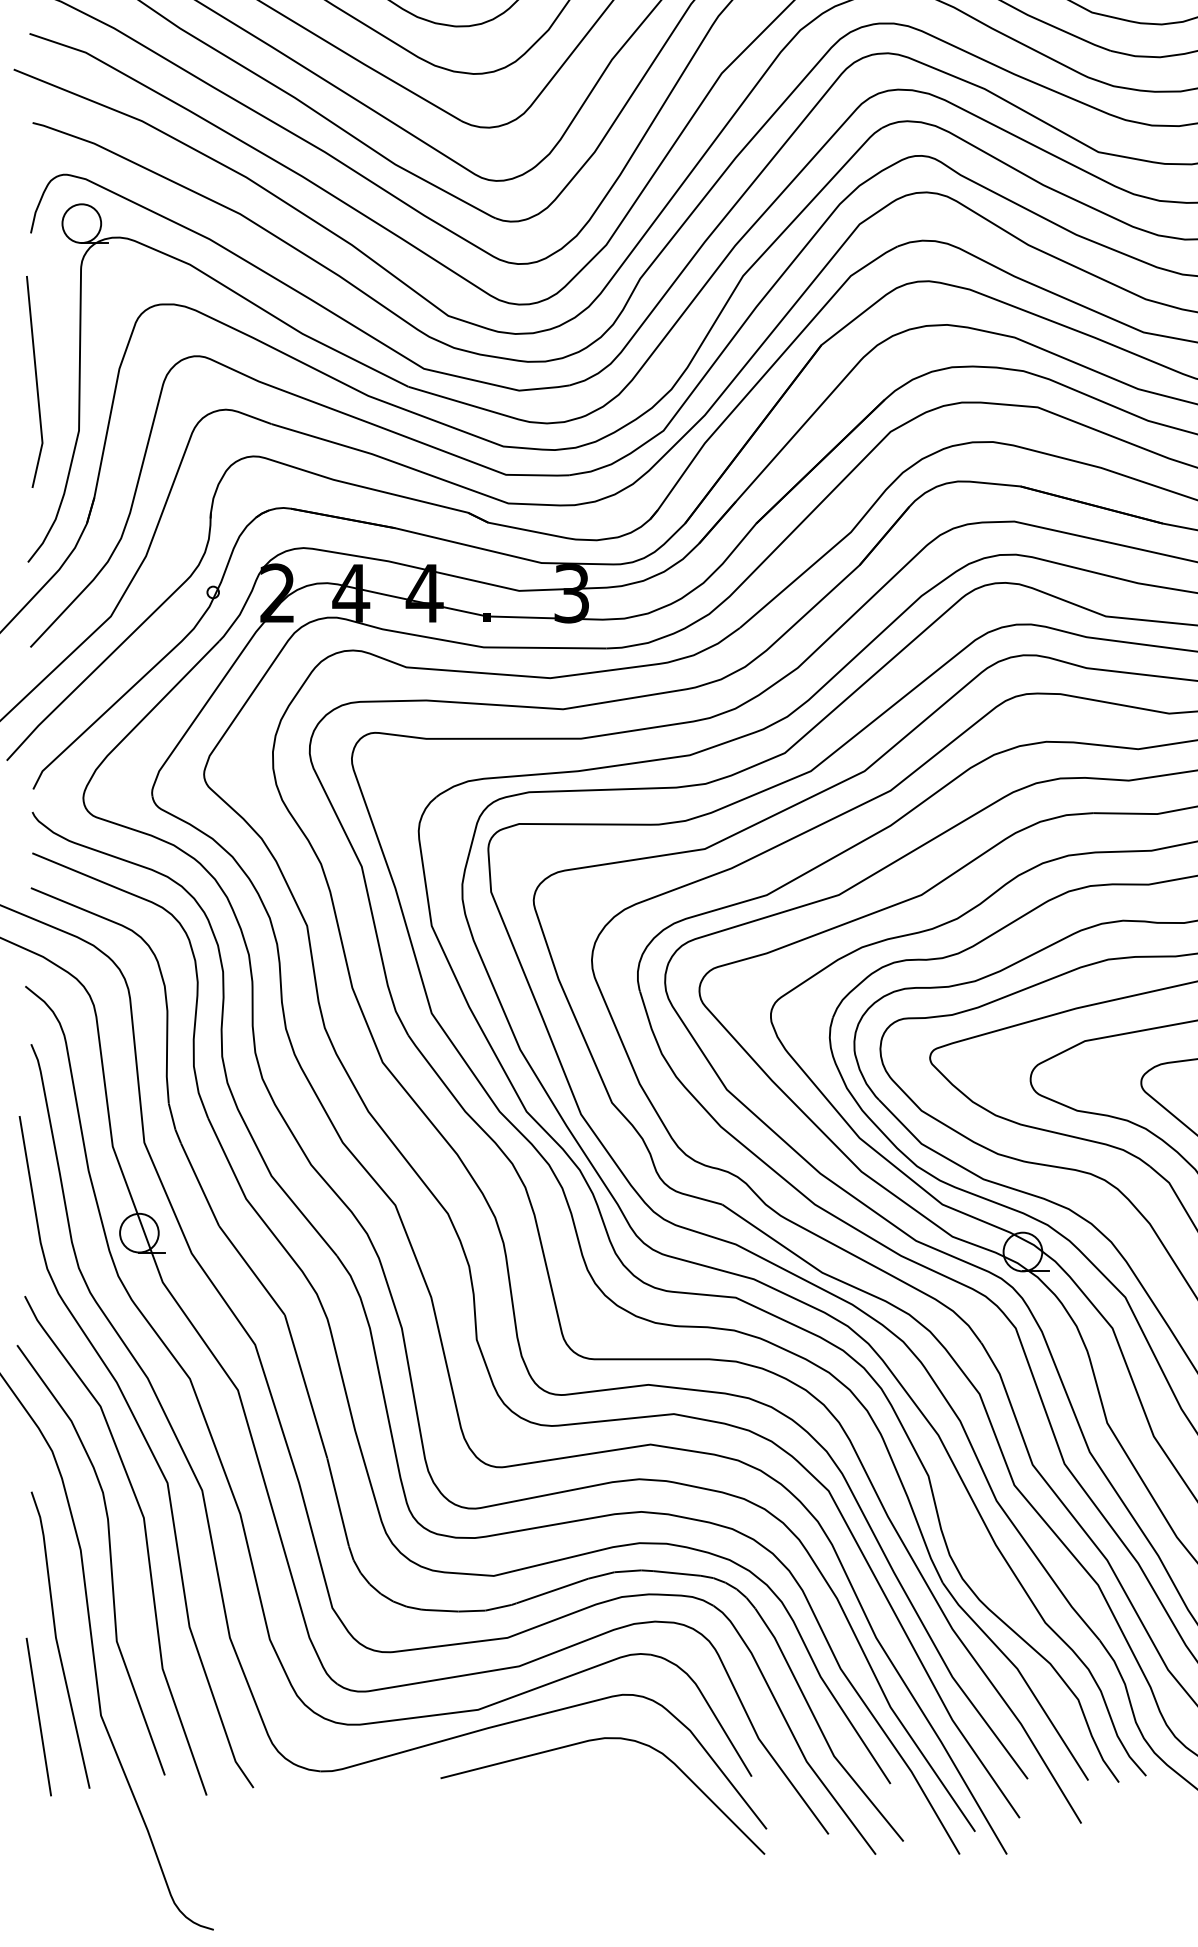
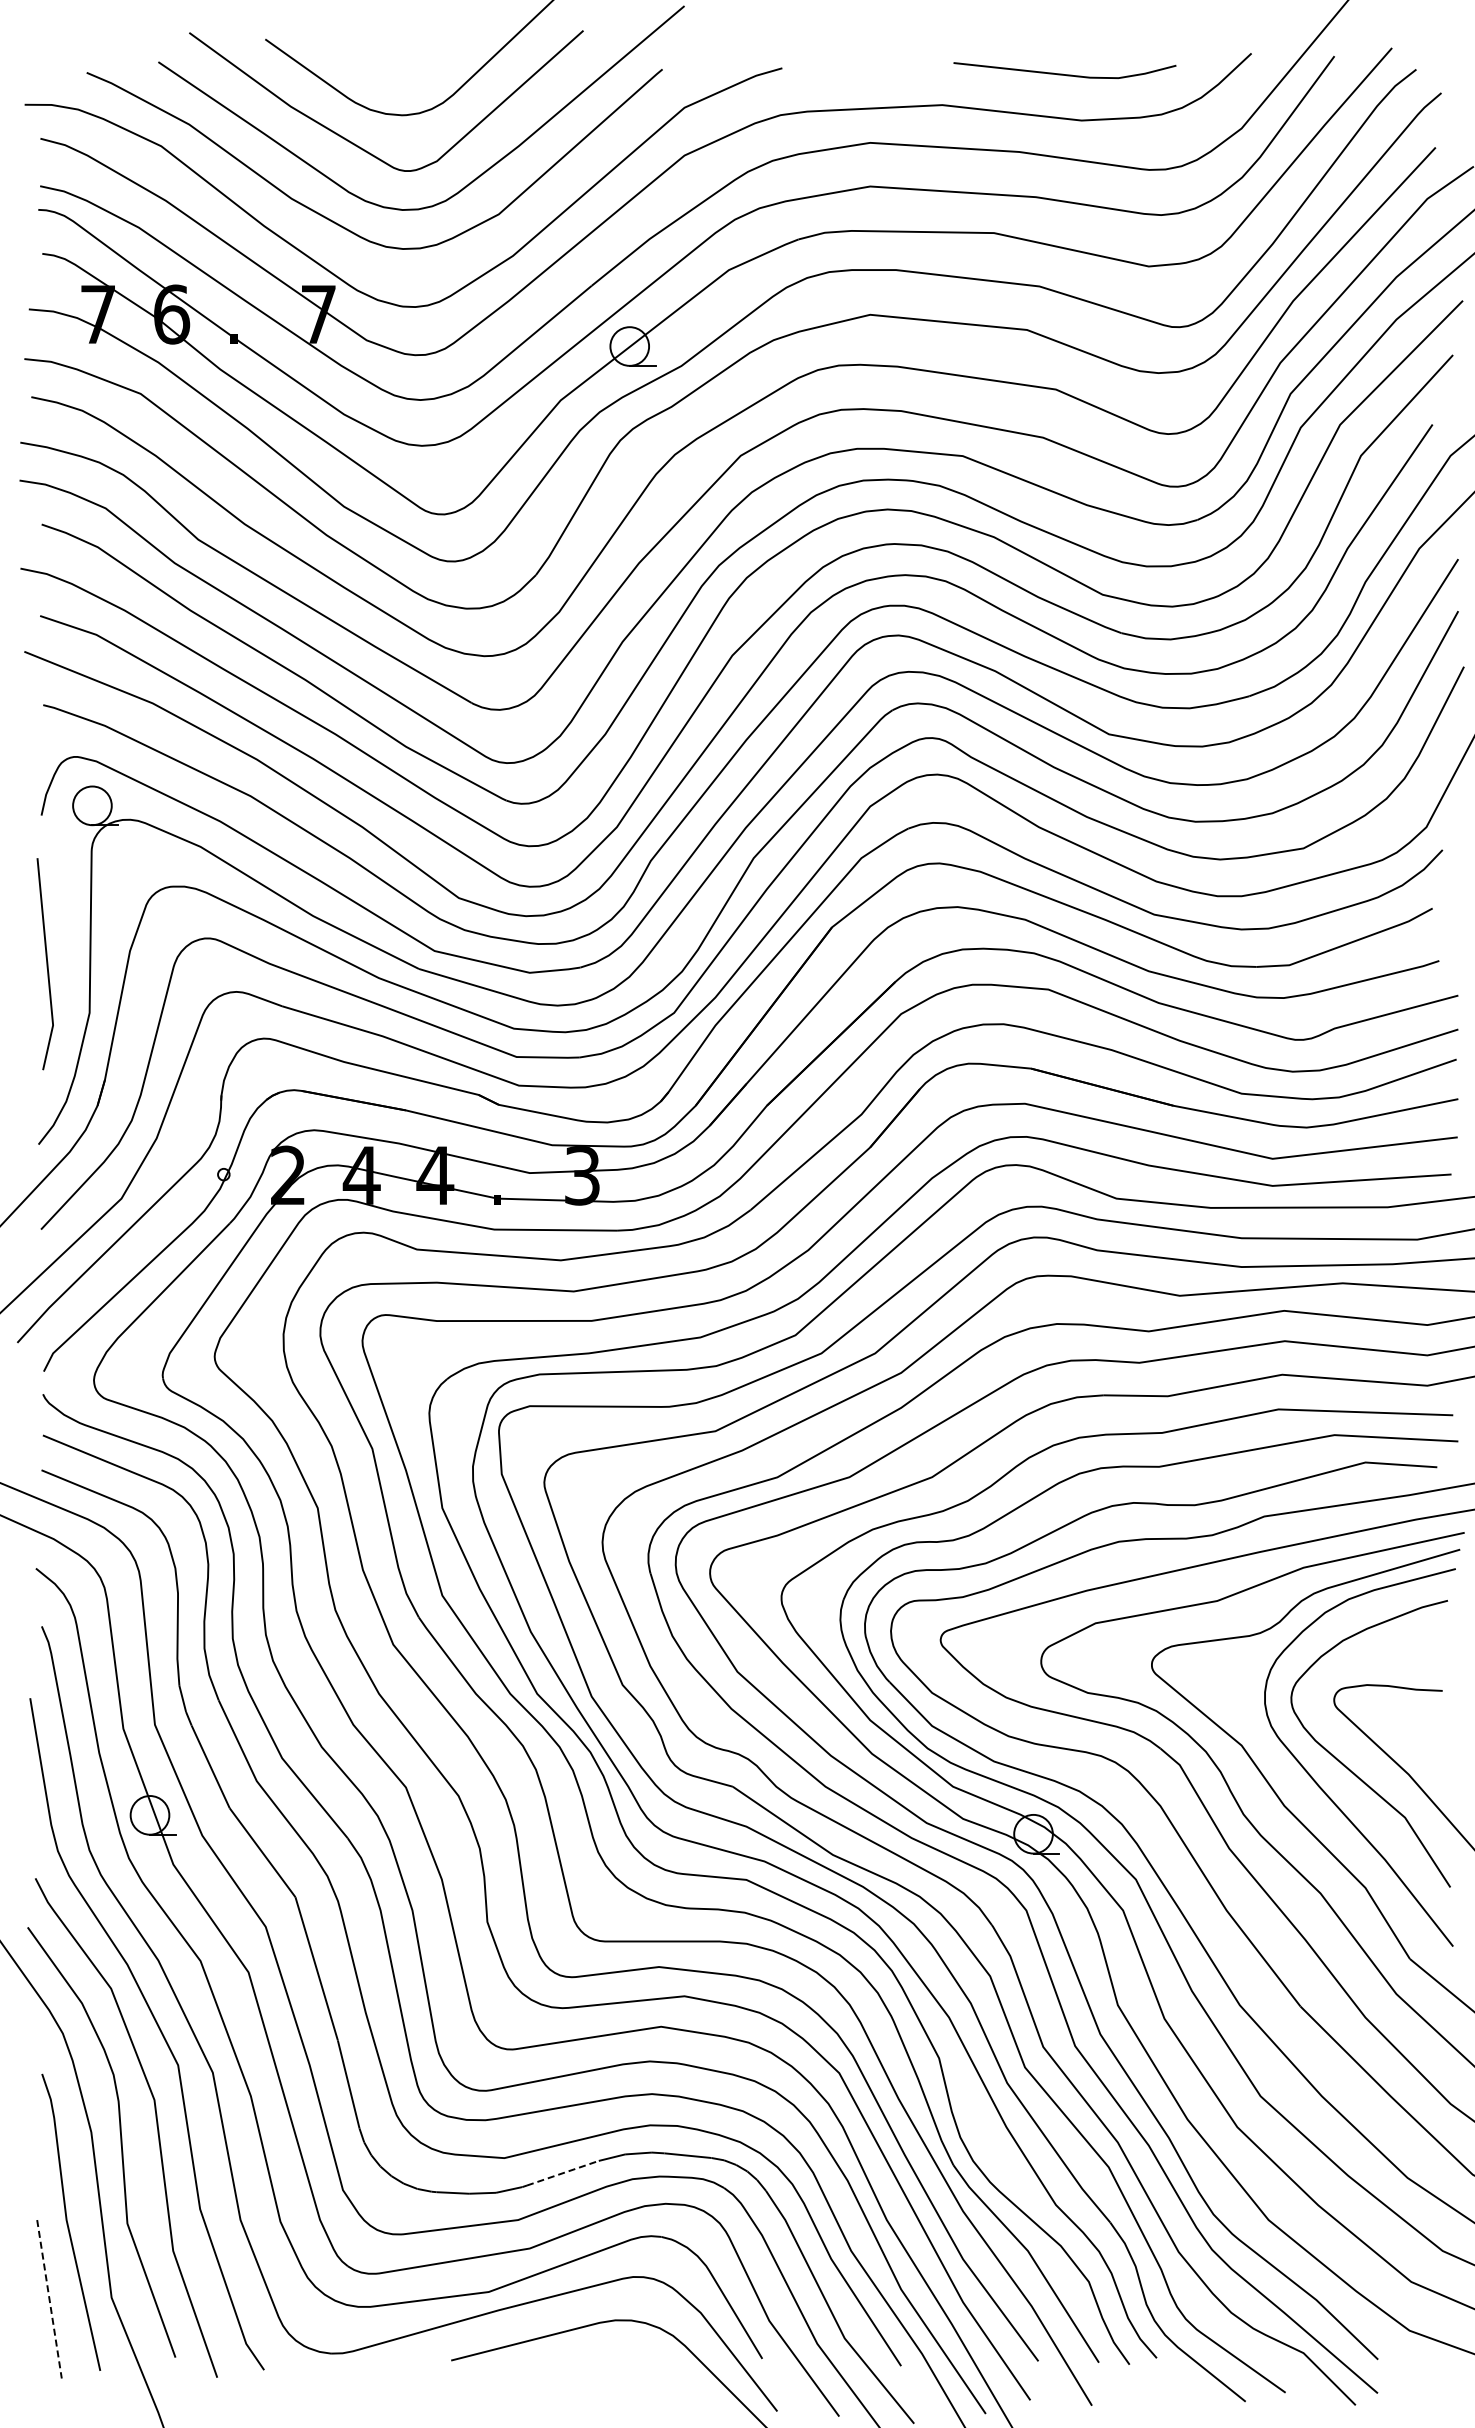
line: (551, 1591) -> (562, 2173), solid -> dashed
line: (38, 1717) -> (49, 2299), solid -> dashed

